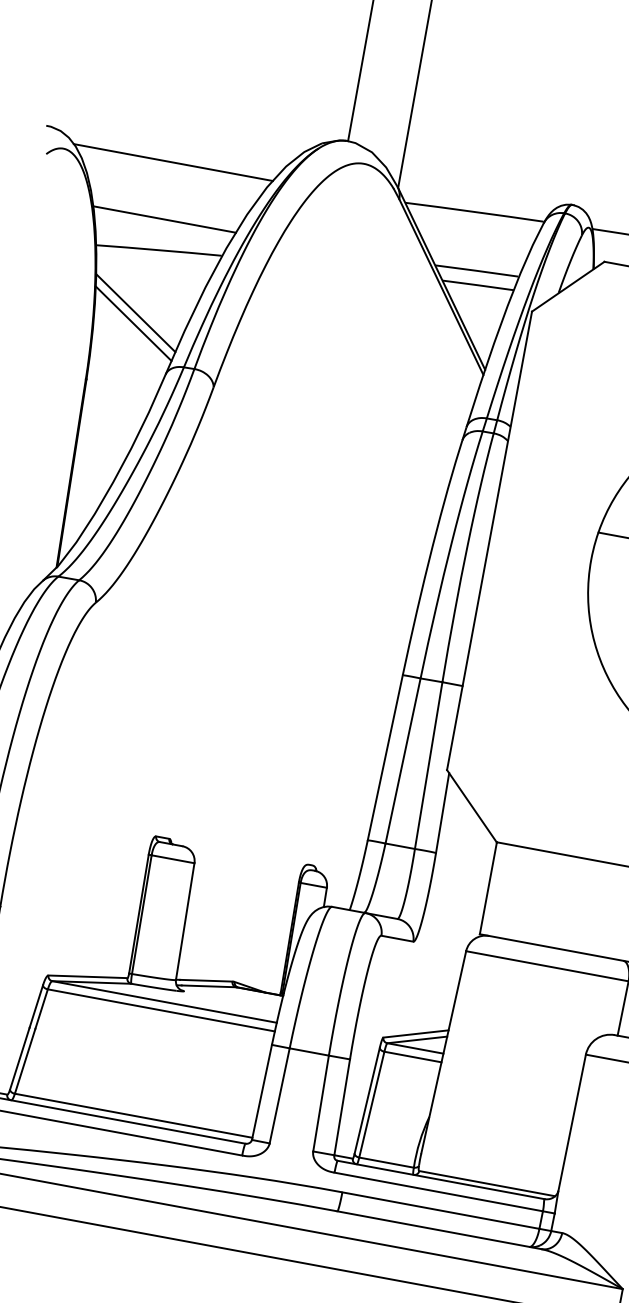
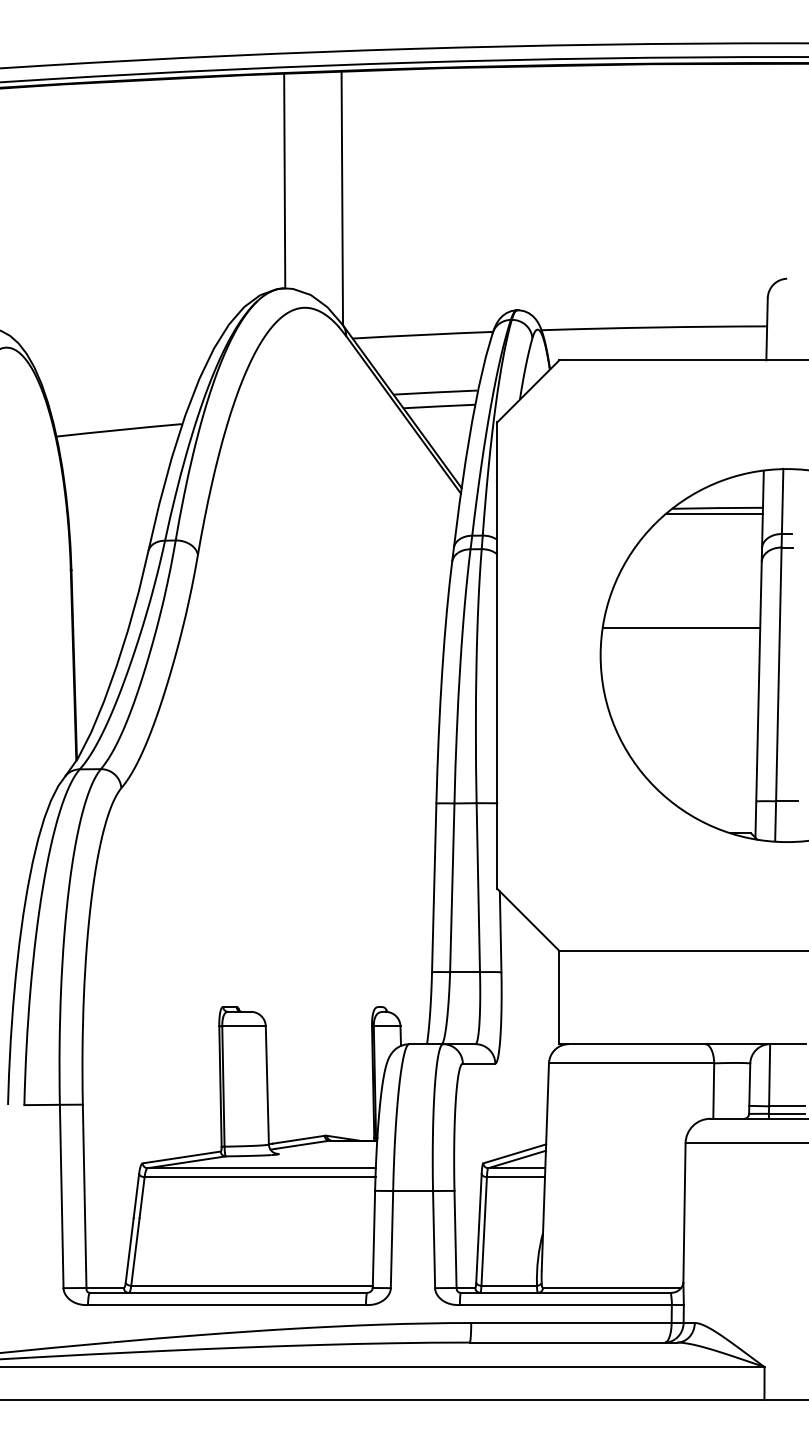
line: (173, 162) -> (117, 341), removed
line: (164, 219) -> (118, 398), removed
line: (135, 313) -> (107, 496), removed
line: (133, 323) -> (107, 506), removed

